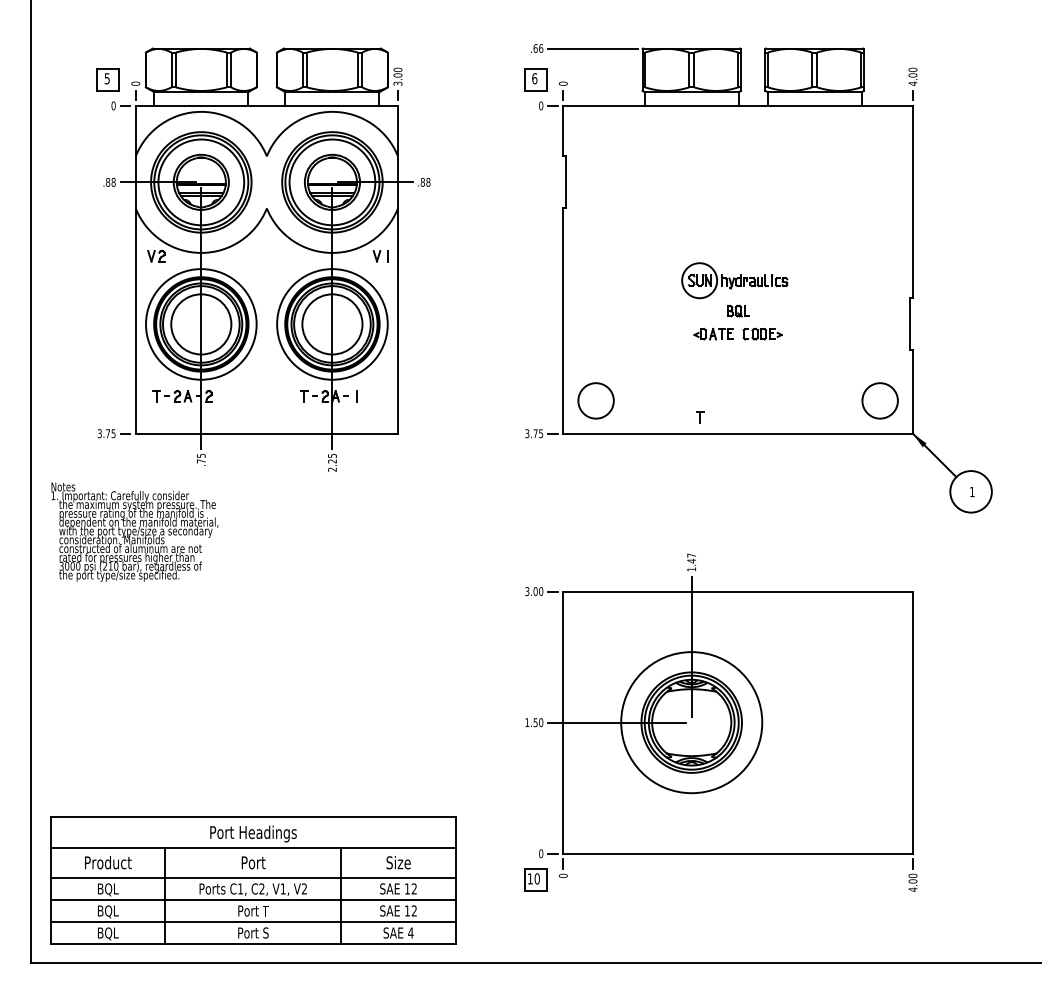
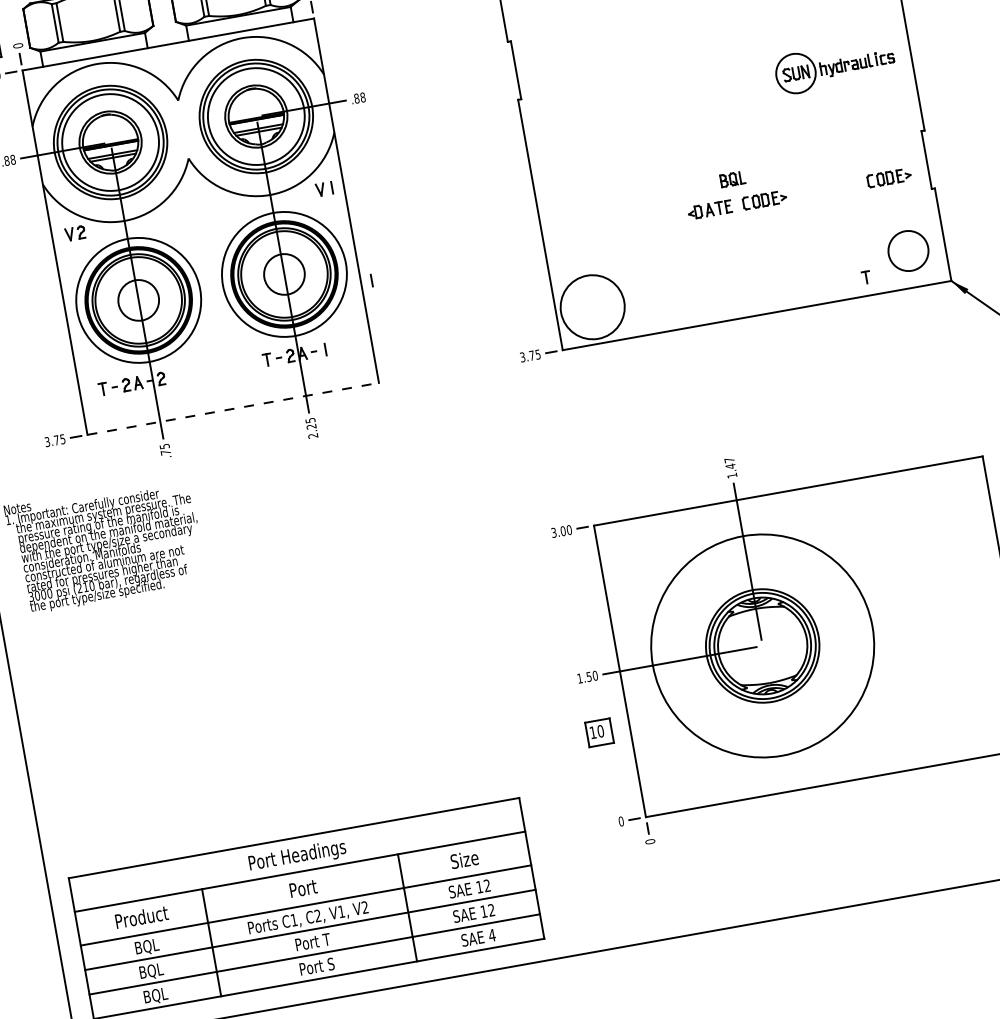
part: (734, 280) -> (834, 66), moved
circle: (201, 324) -> (138, 300), size x0.6
circle: (332, 324) -> (284, 274), size x0.6
part: (874, 333) -> (888, 177), added
line: (407, 343) -> (371, 280), added
circle: (595, 400) -> (591, 306), size x1.6
part: (700, 417) -> (866, 277), moved
line: (267, 433) -> (233, 408), solid -> dashed
circle: (691, 722) -> (762, 645), size x1.4
part: (535, 879) -> (598, 732), moved

